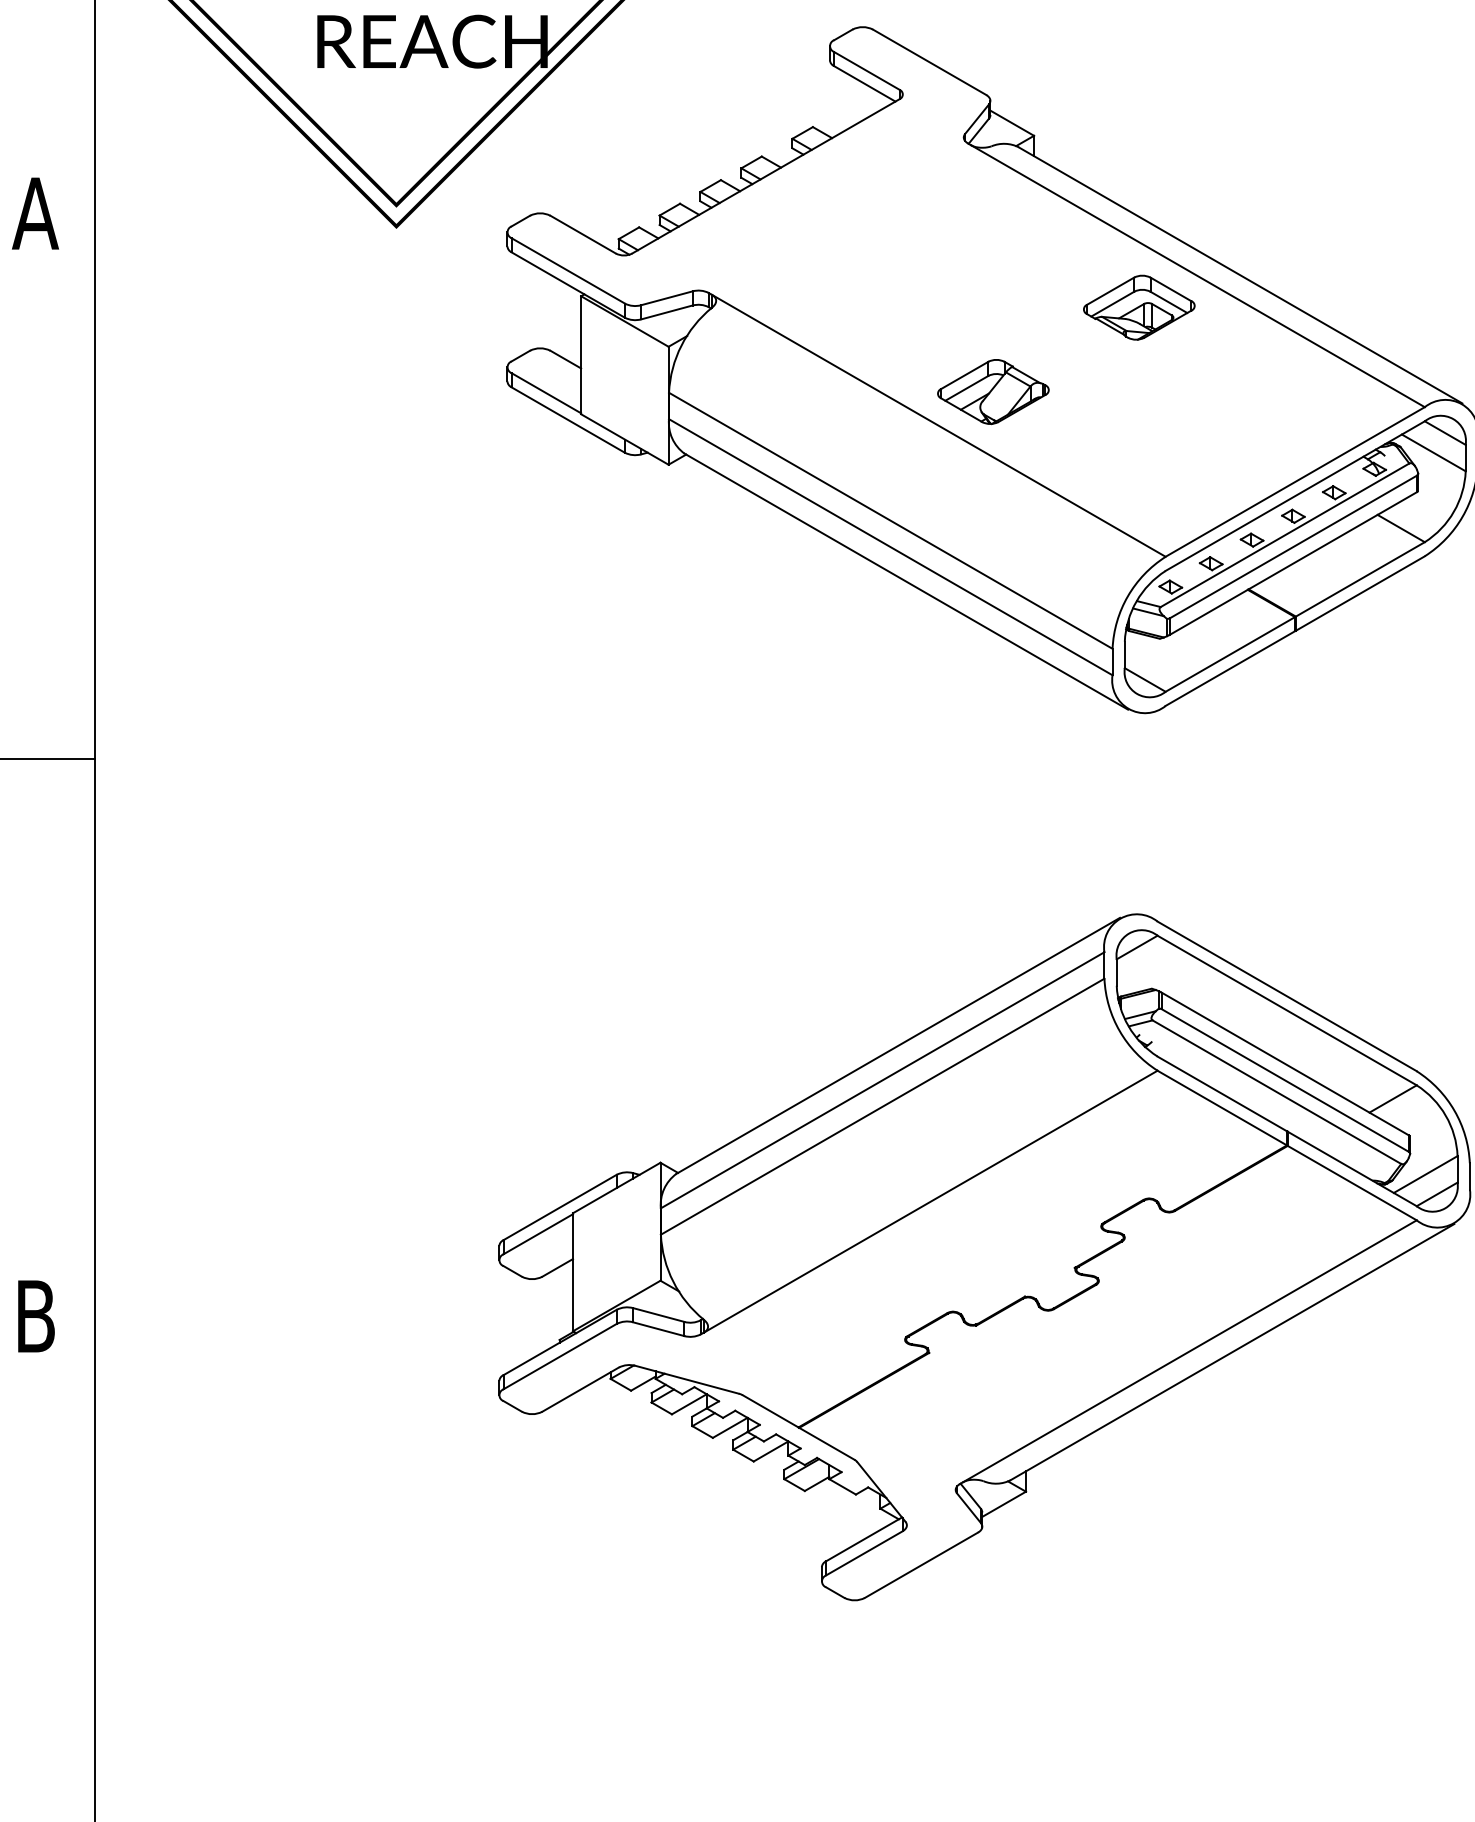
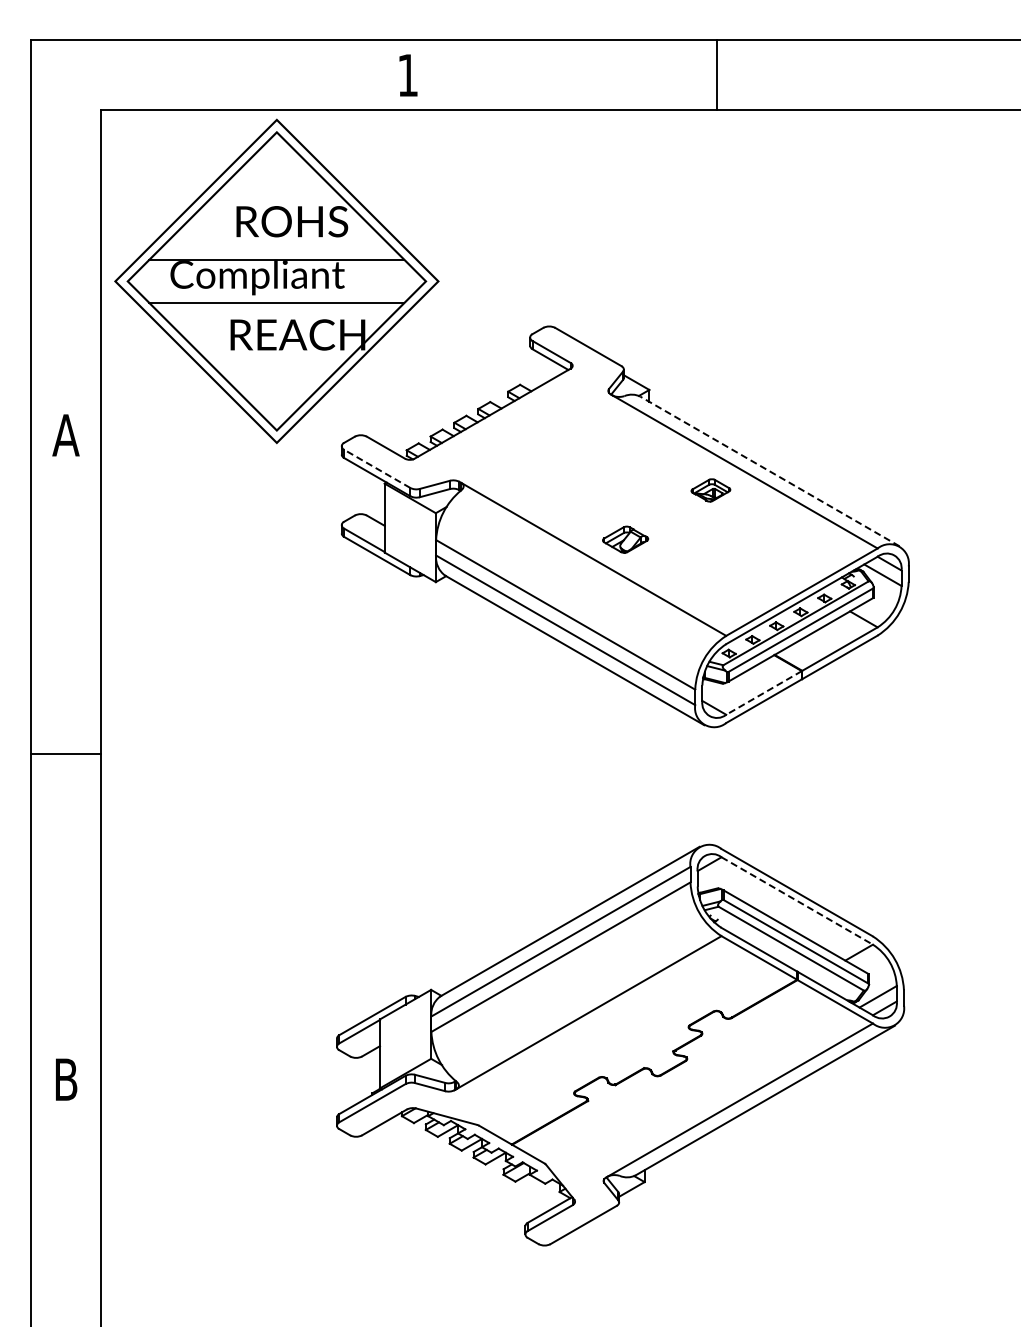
line: (566, 270) -> (376, 468), solid -> dashed
line: (1241, 275) -> (770, 471), solid -> dashed
part: (1138, 307) -> (710, 490), size x0.6
part: (993, 391) -> (625, 539), size x0.7
line: (1231, 653) -> (764, 692), solid -> dashed
line: (1287, 1011) -> (797, 901), solid -> dashed

